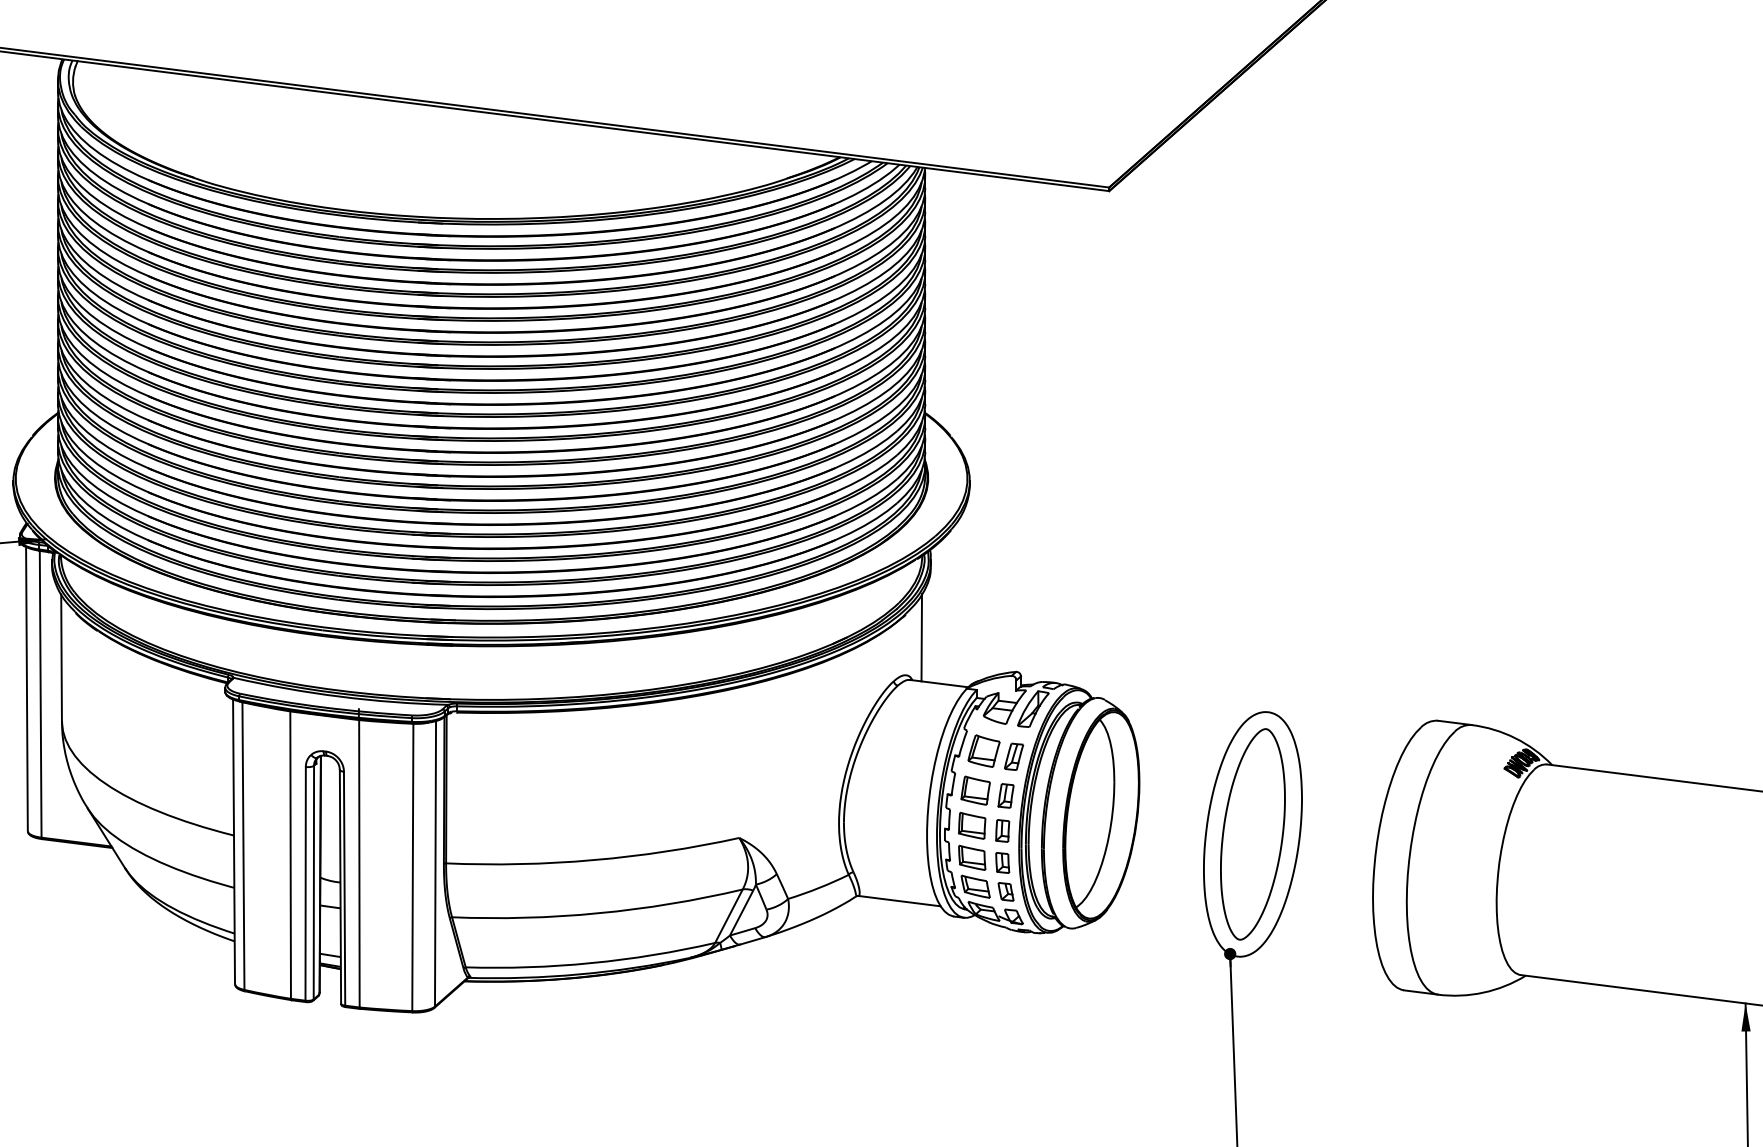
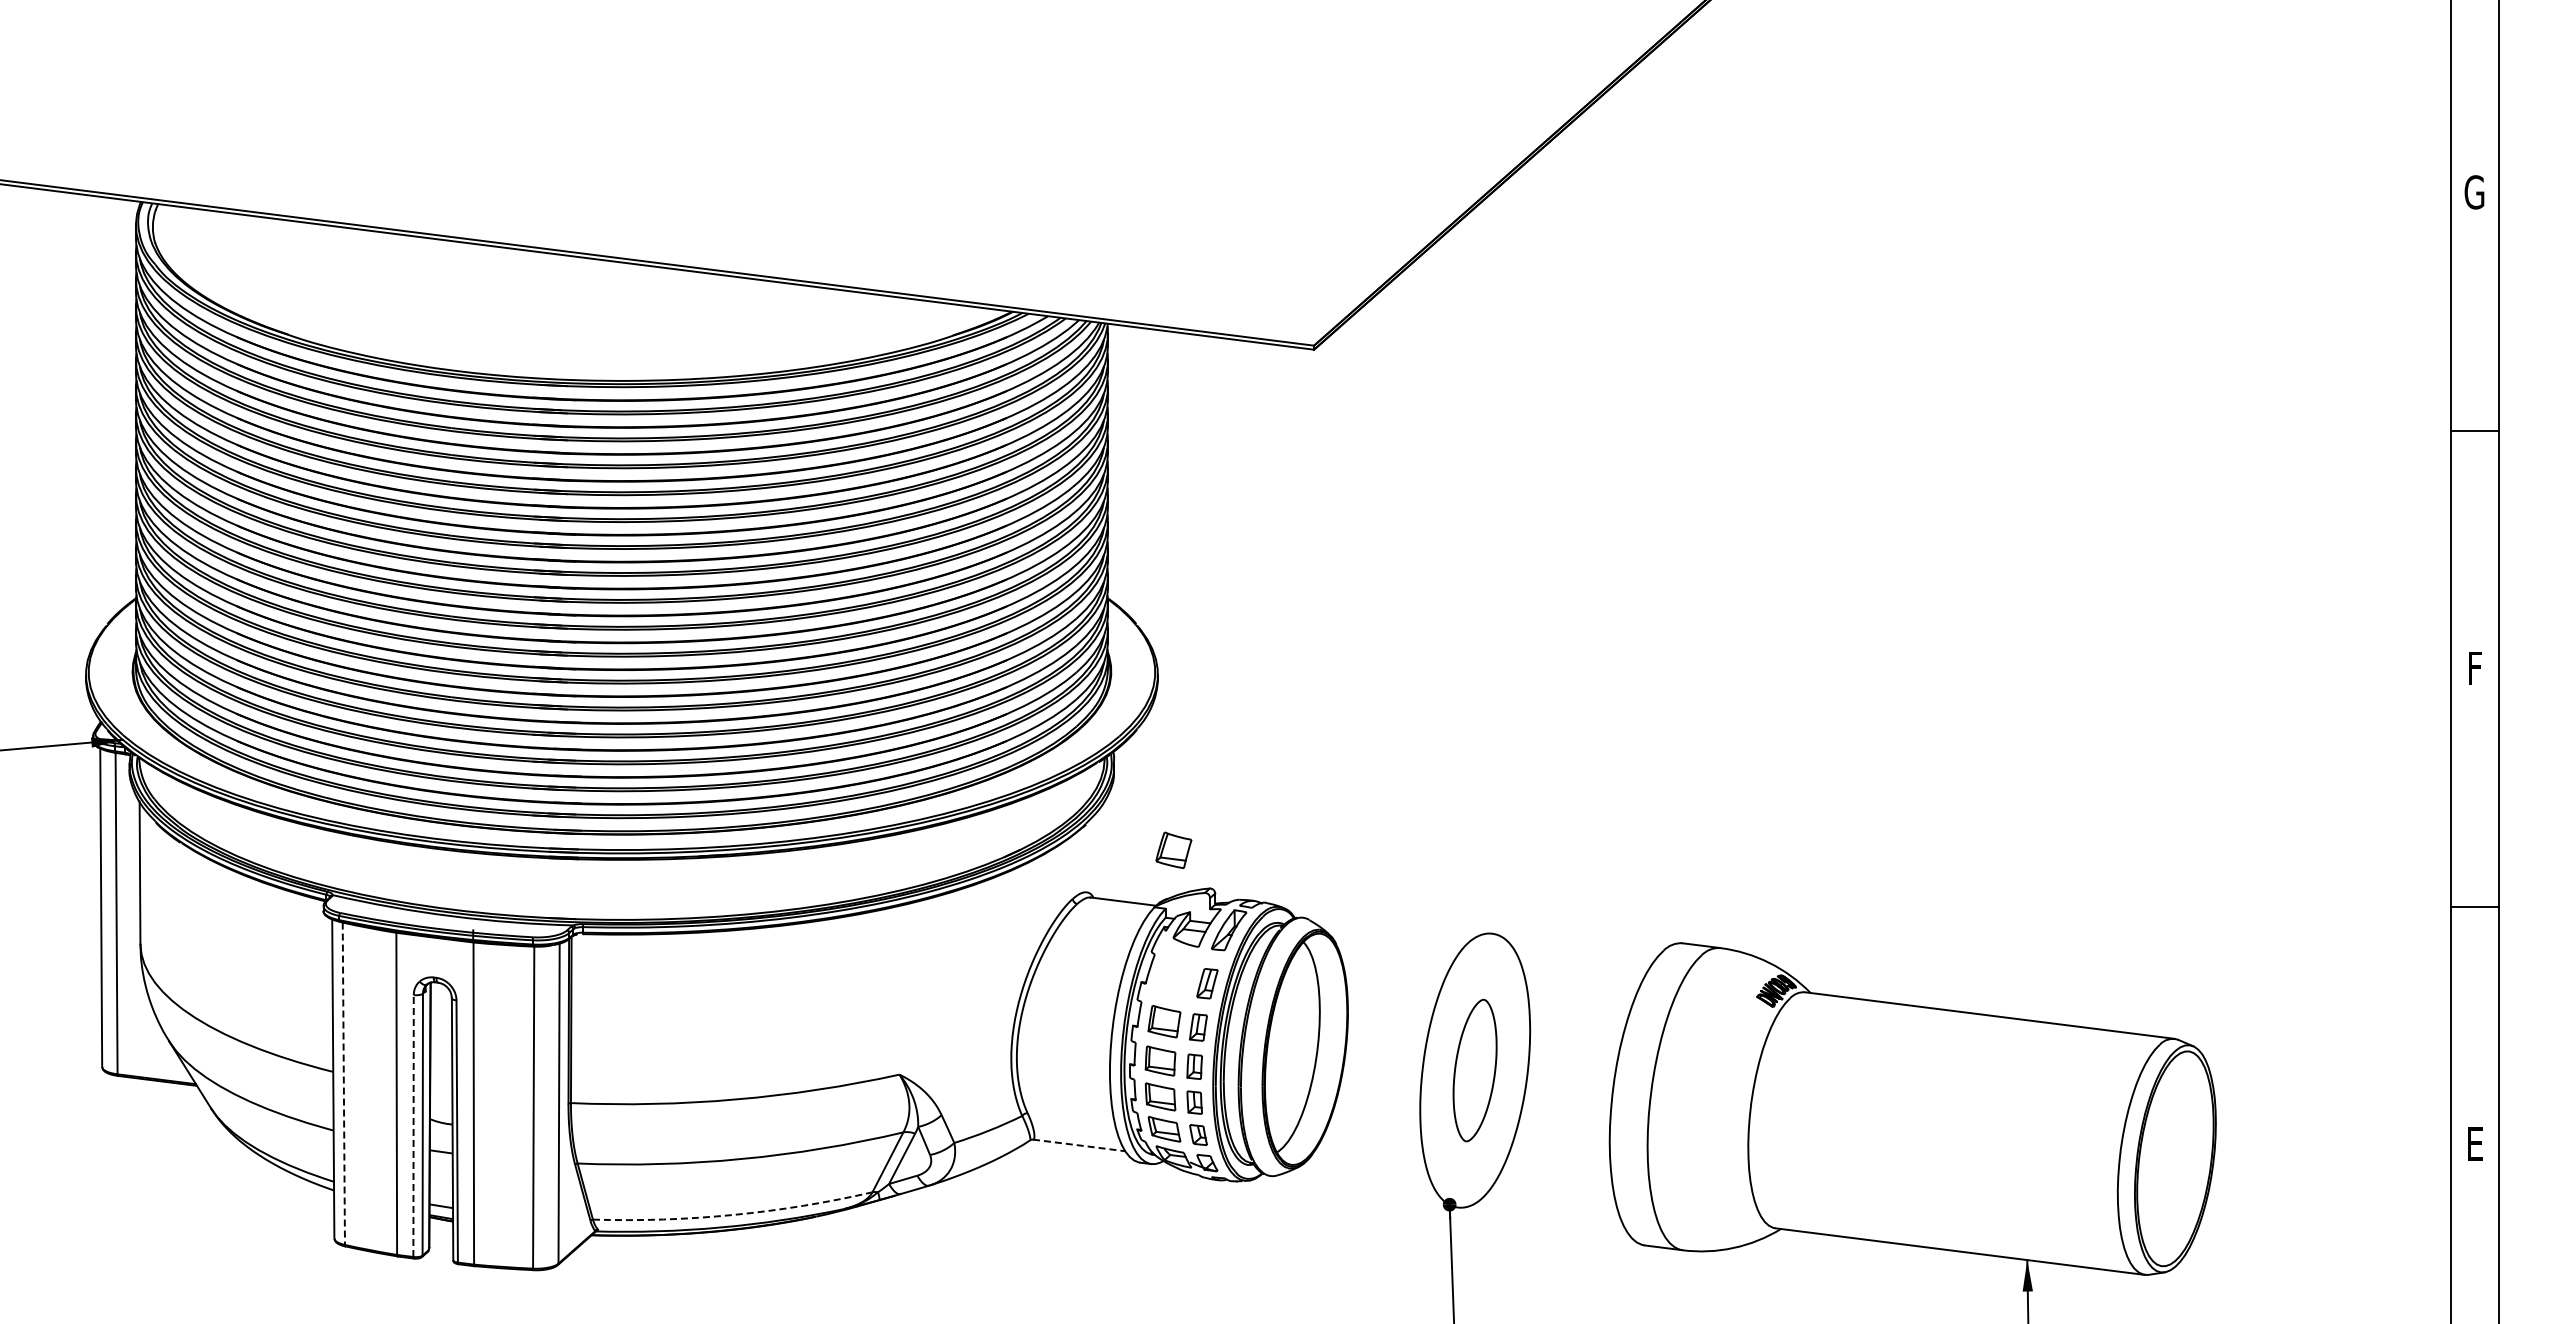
line: (921, 637) -> (1103, 849), removed
part: (983, 751) -> (1173, 850), moved
part: (1252, 834) -> (1474, 1070), size x0.6
line: (243, 846) -> (343, 1084), solid -> dashed
line: (305, 884) -> (413, 1126), solid -> dashed
line: (899, 901) -> (1079, 1145), solid -> dashed
arc: (591, 962) -> (733, 1214), solid -> dashed

